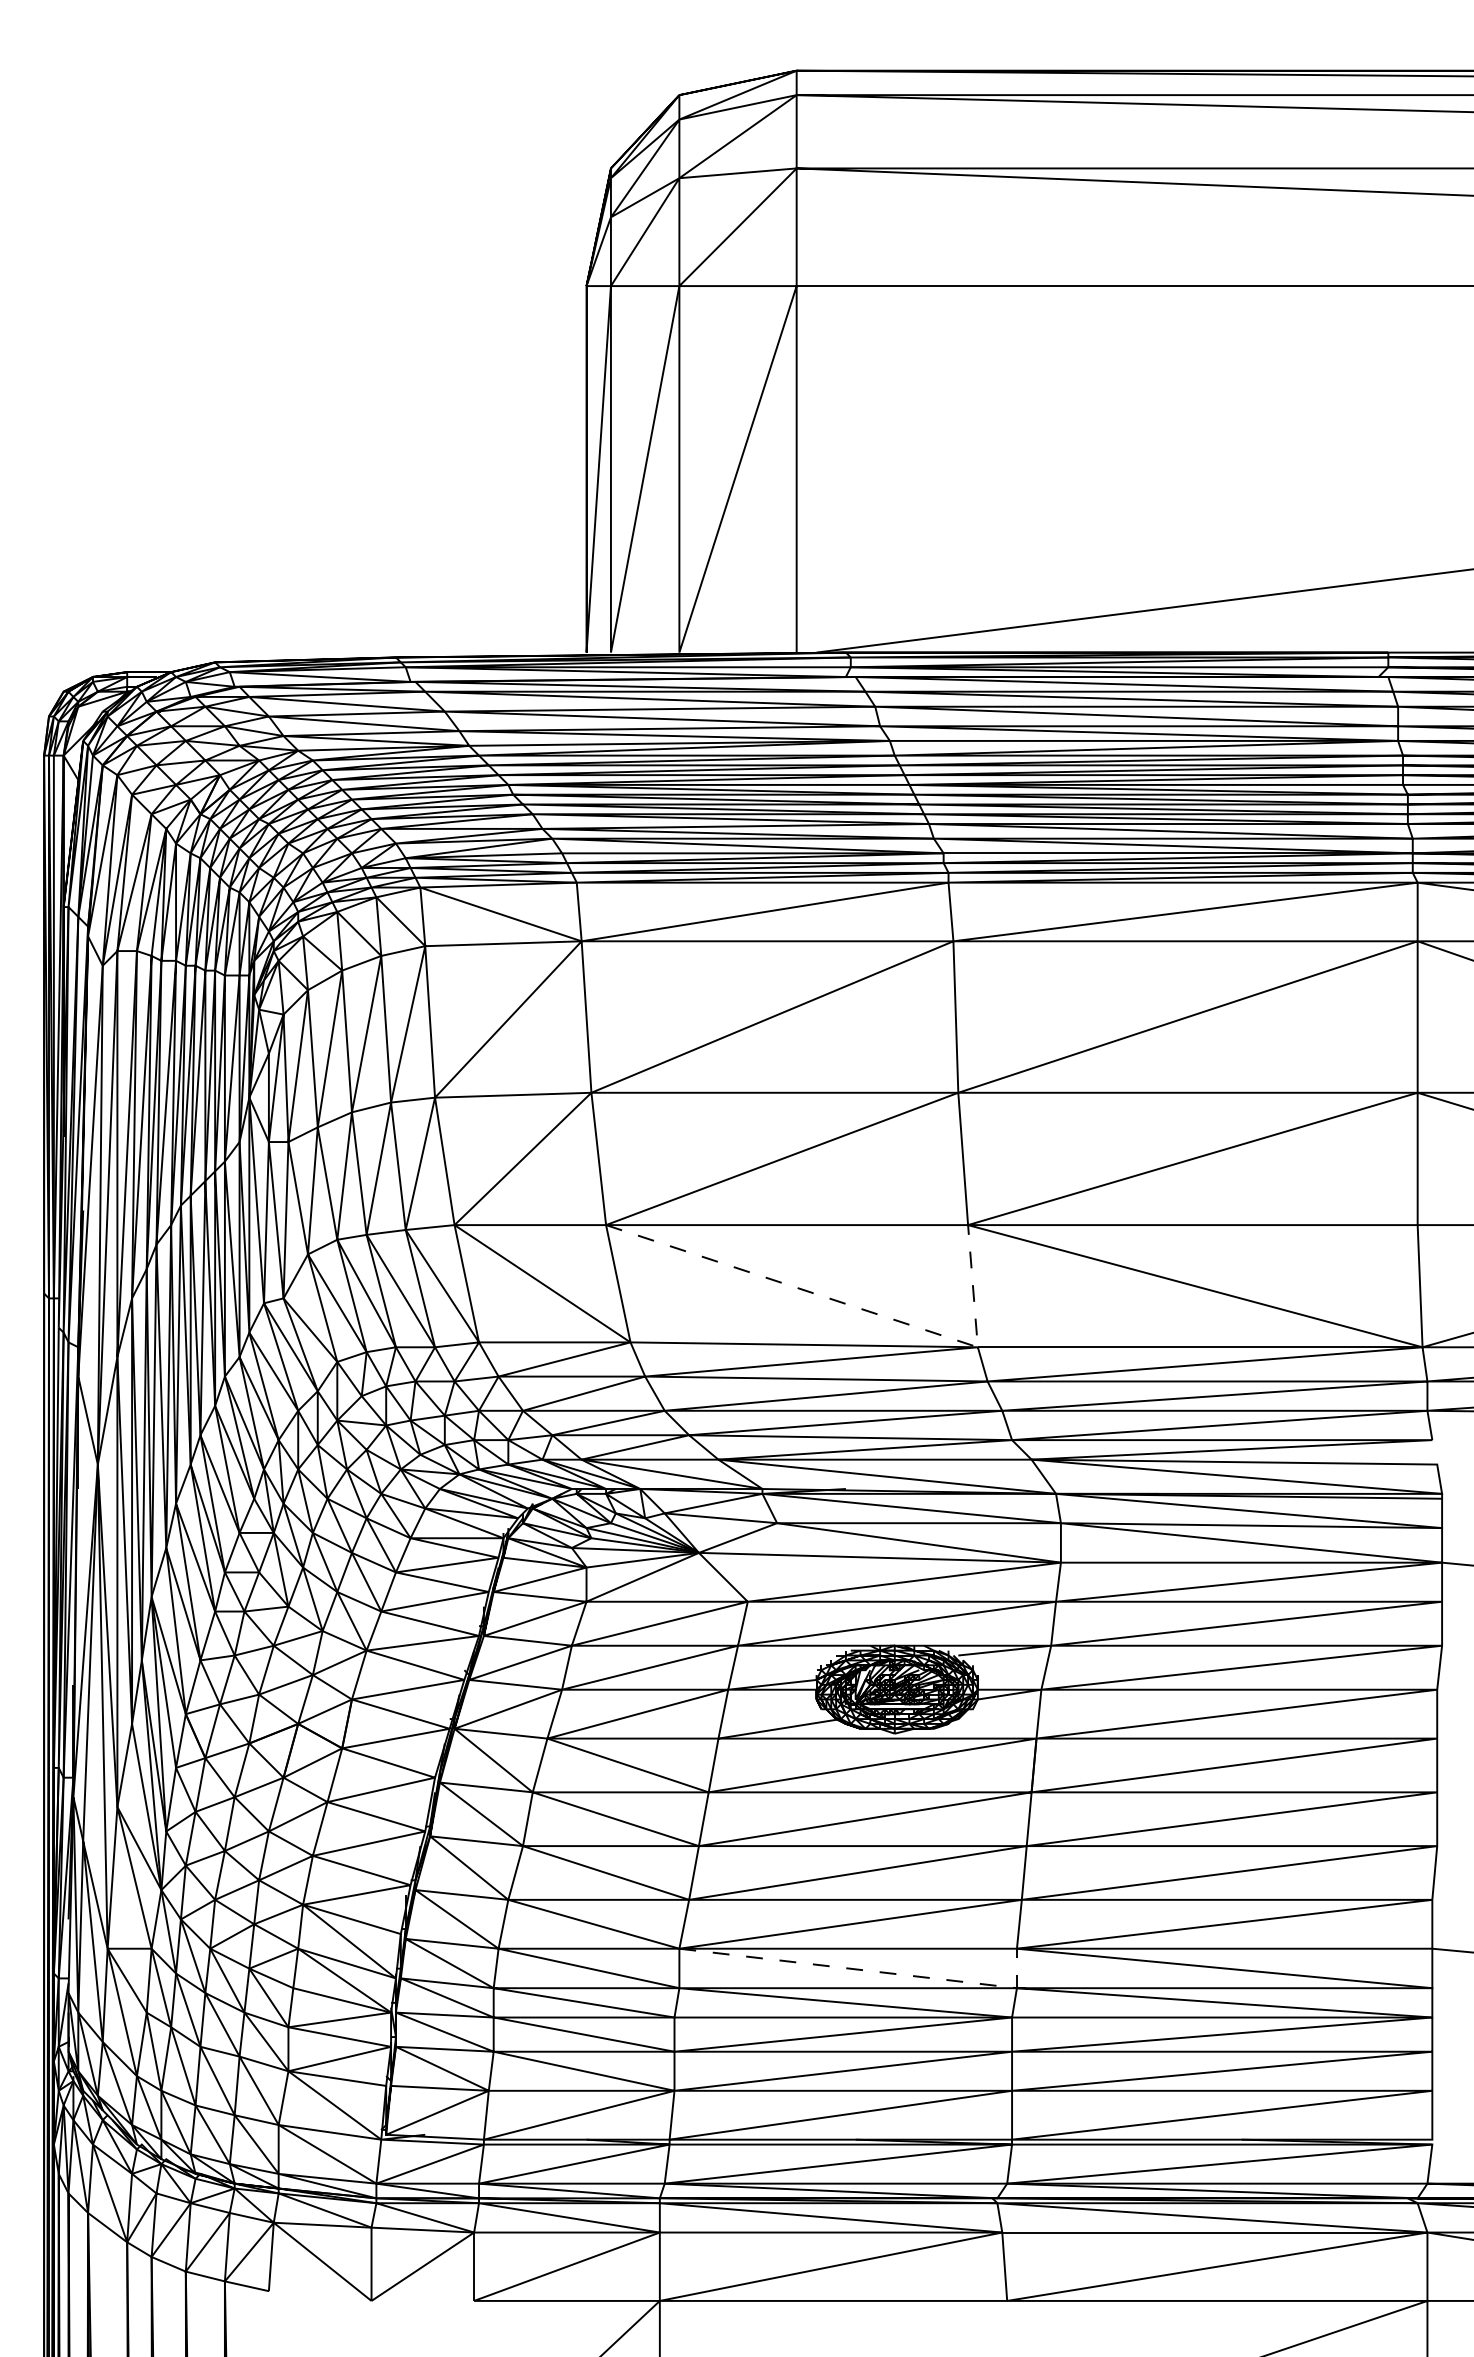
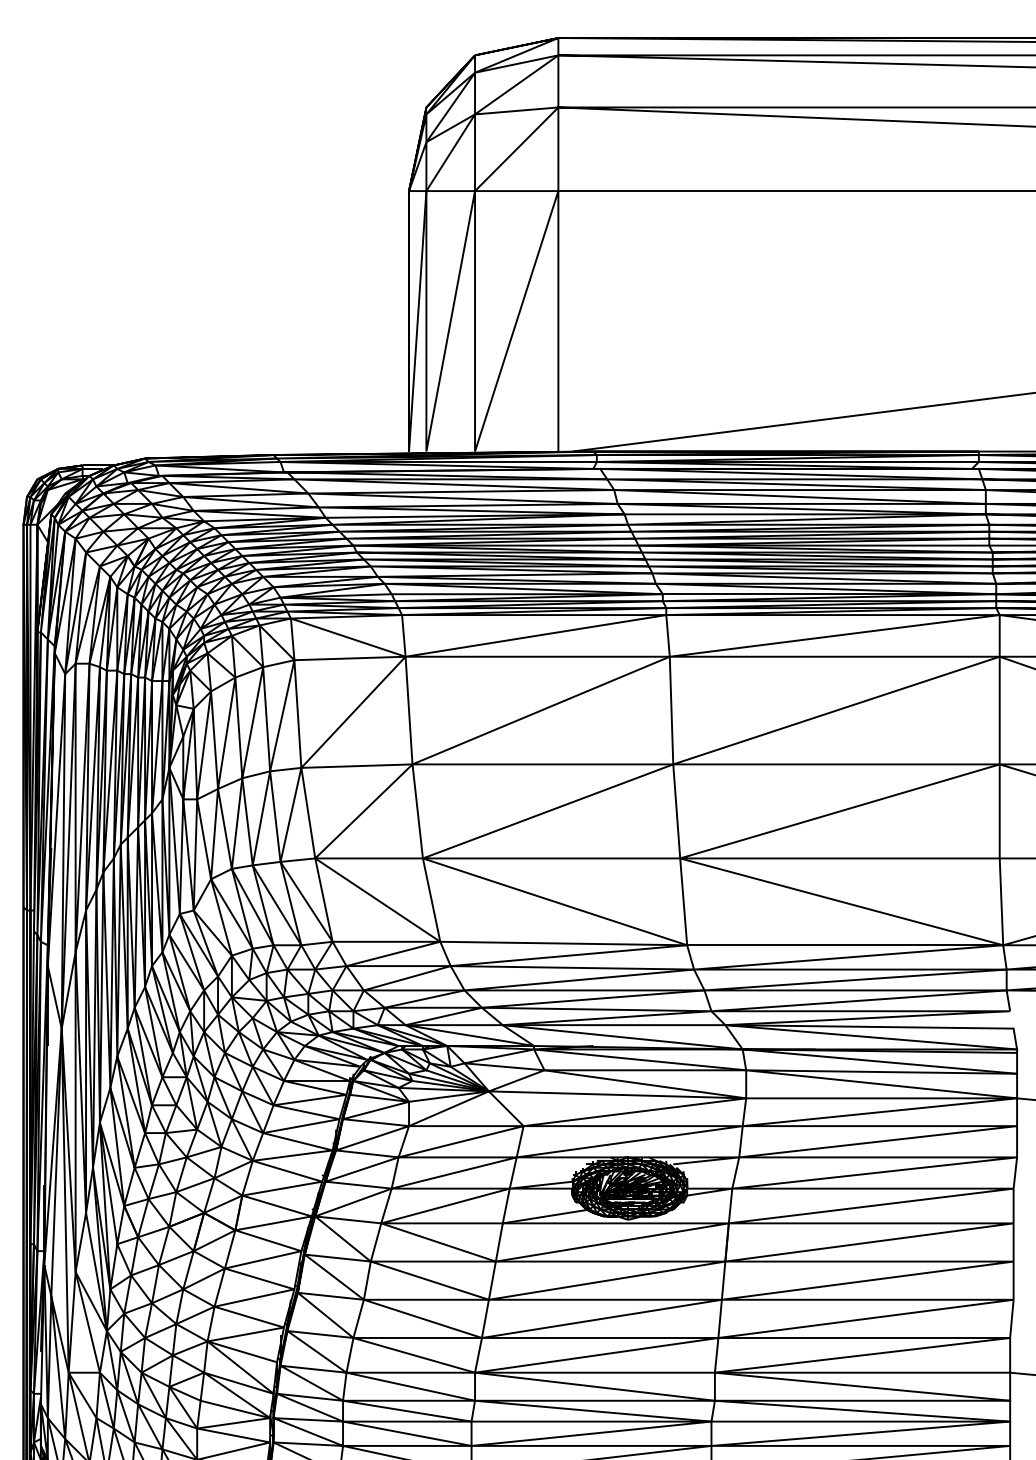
line: (850, 1305) -> (596, 915), dashed -> solid
line: (869, 1970) -> (610, 1388), dashed -> solid

